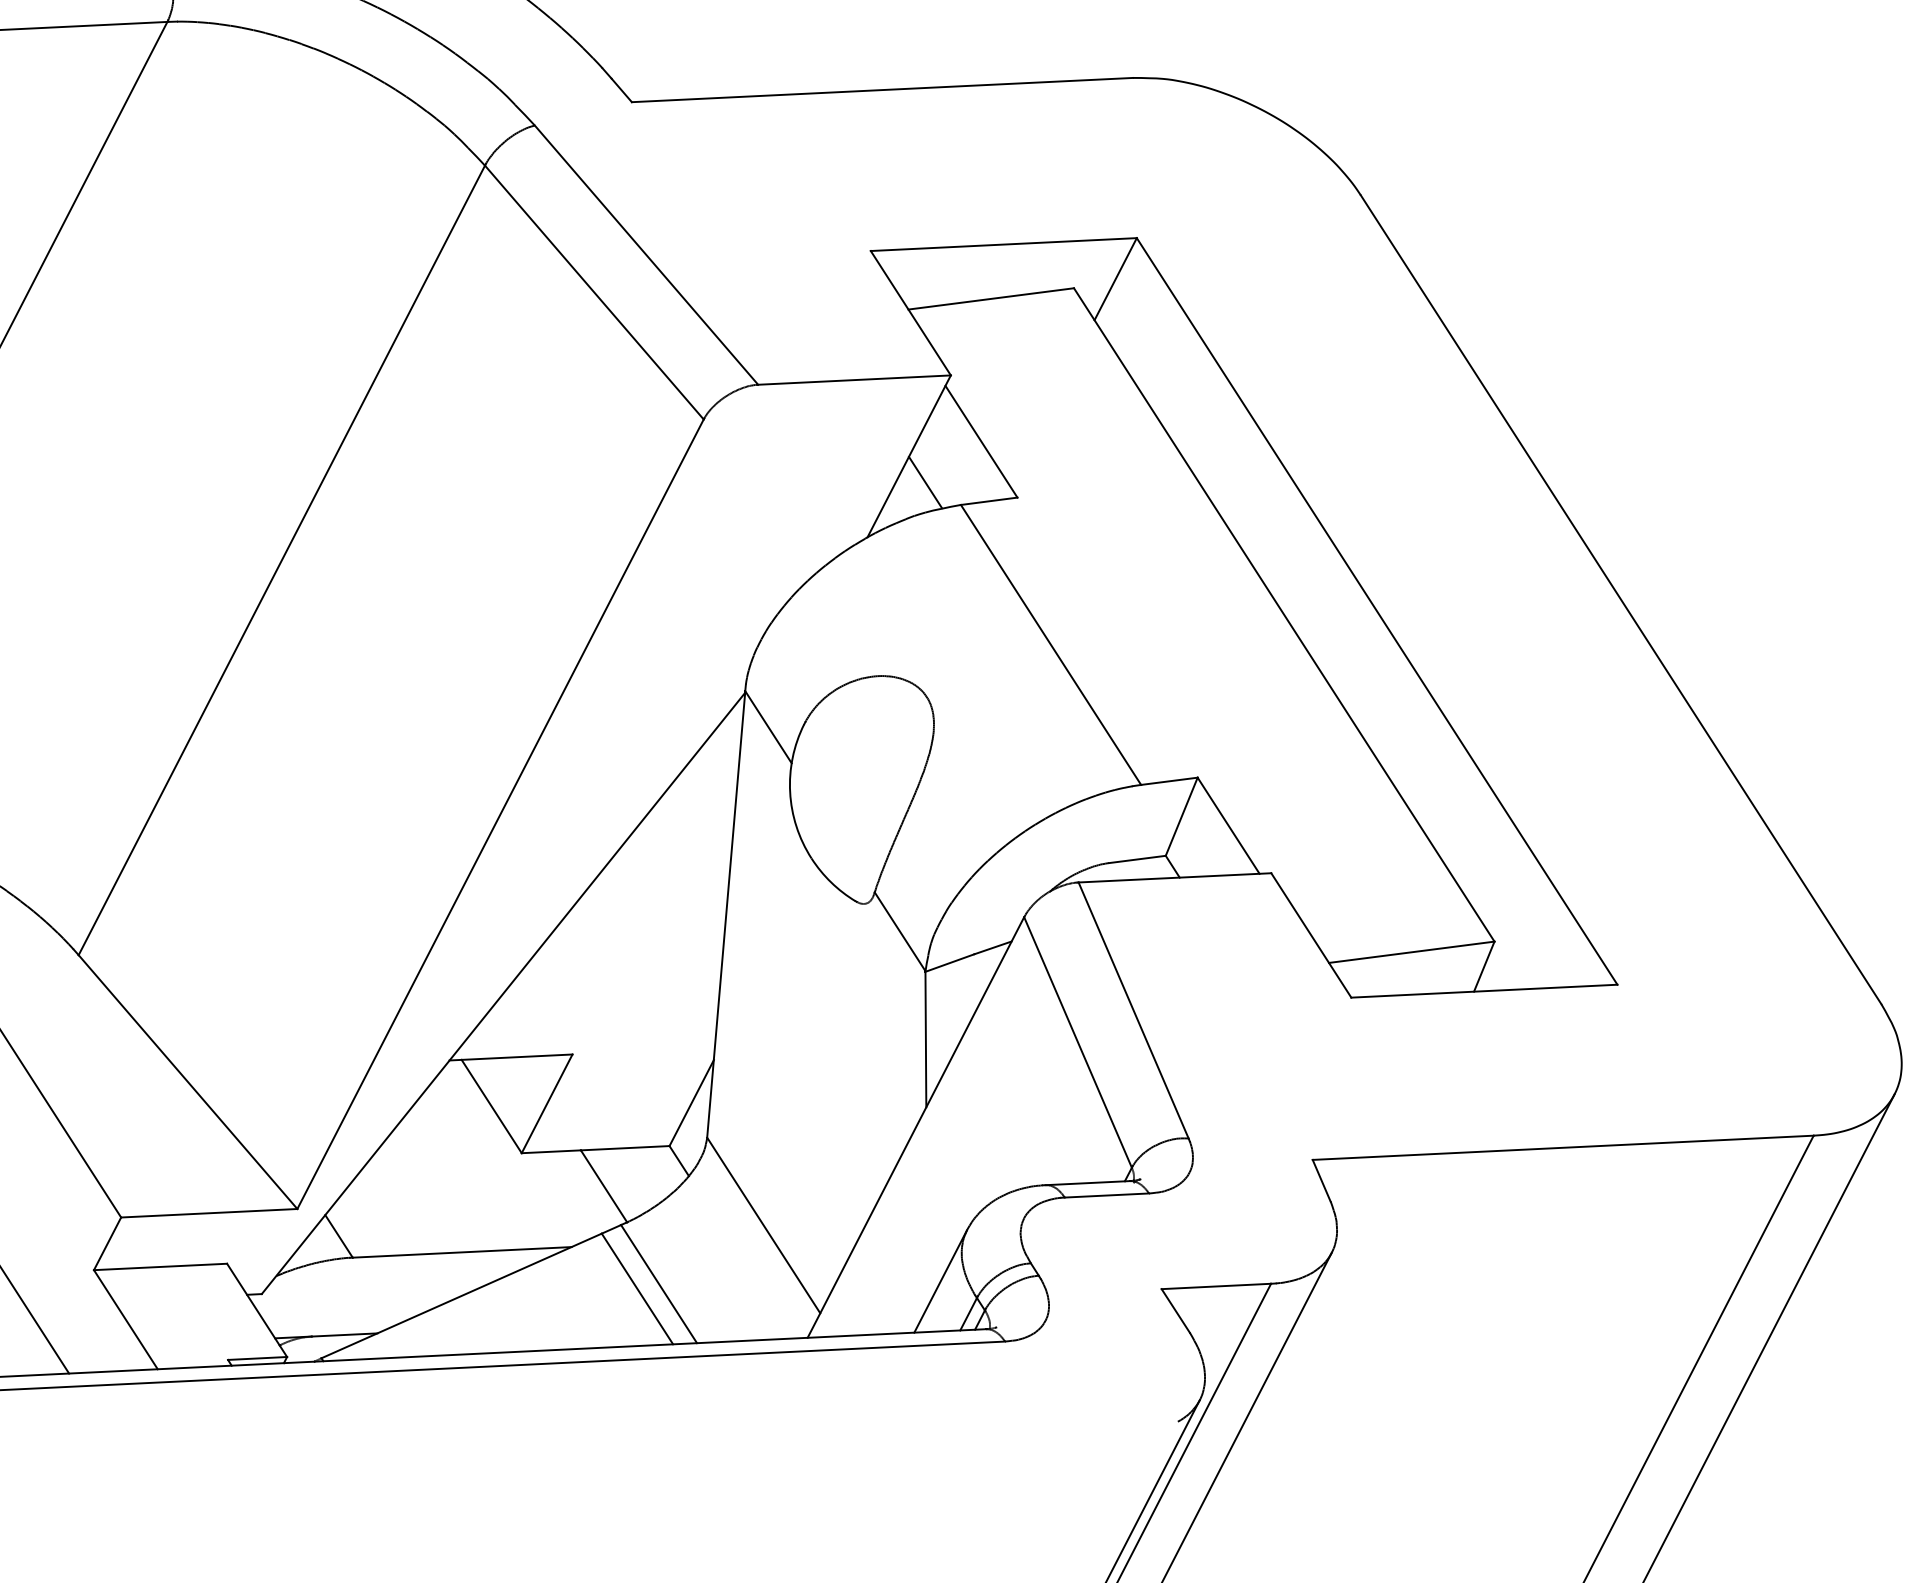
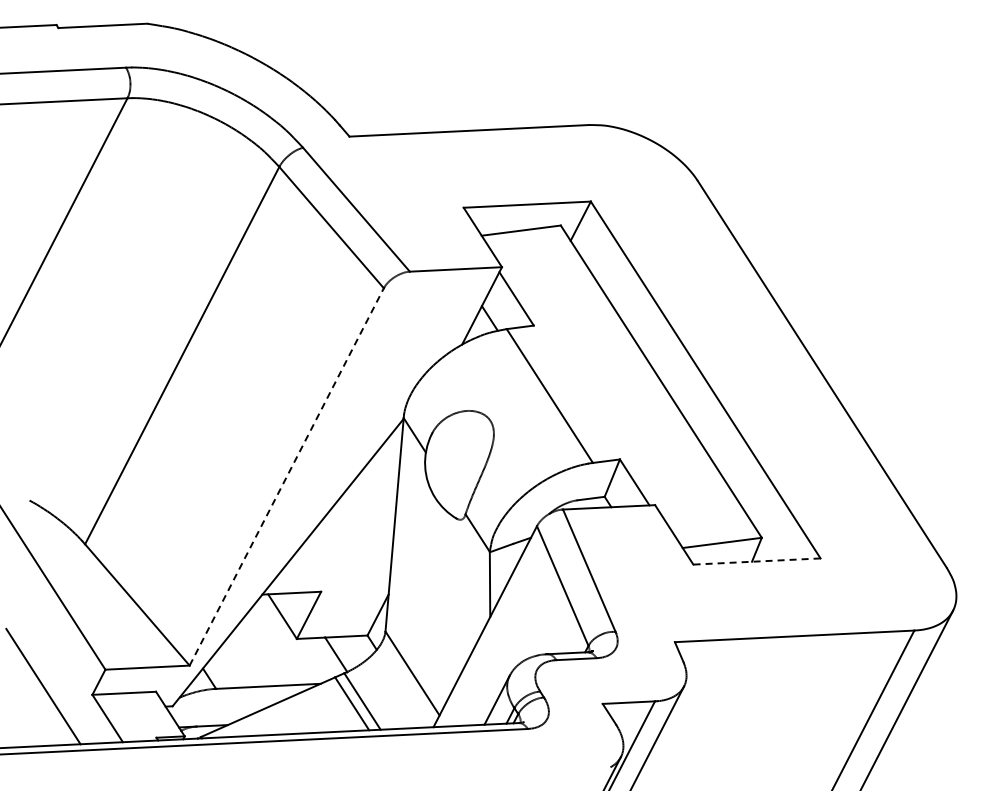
line: (500, 813) -> (286, 476), solid -> dashed
line: (1483, 991) -> (756, 561), solid -> dashed

